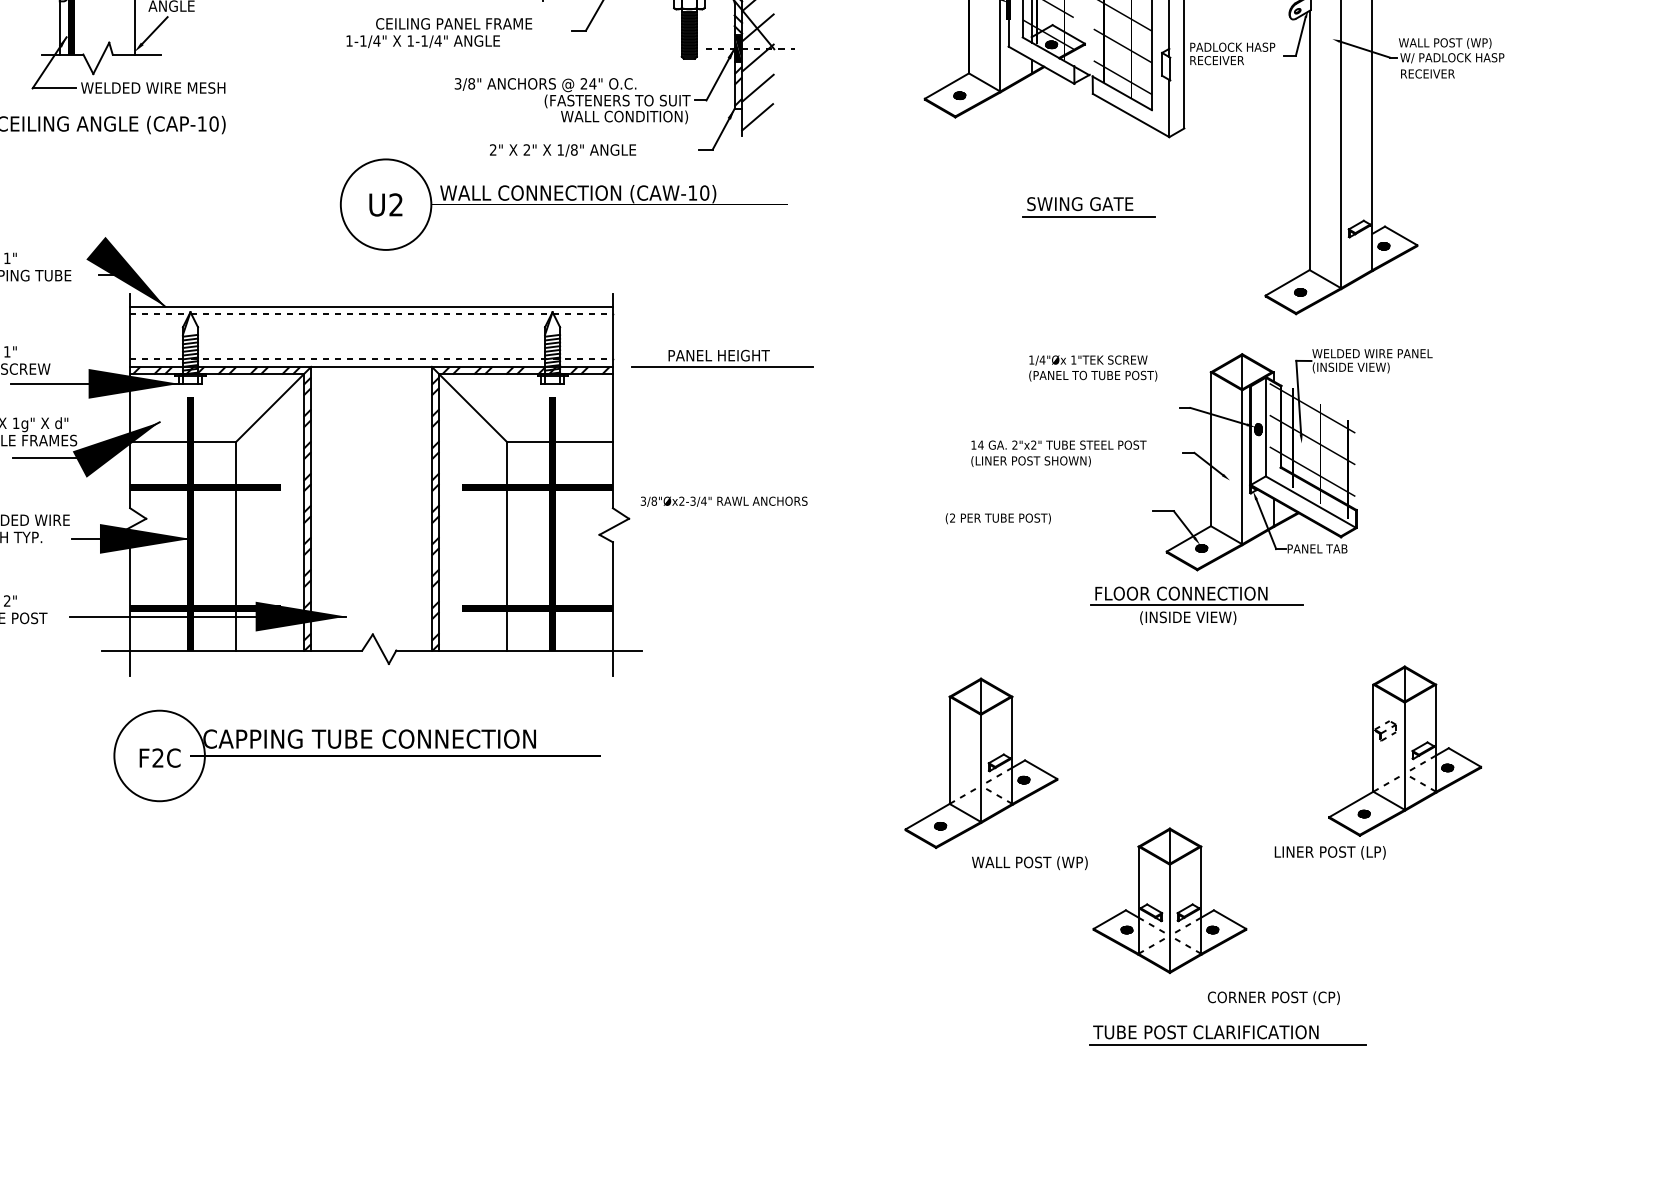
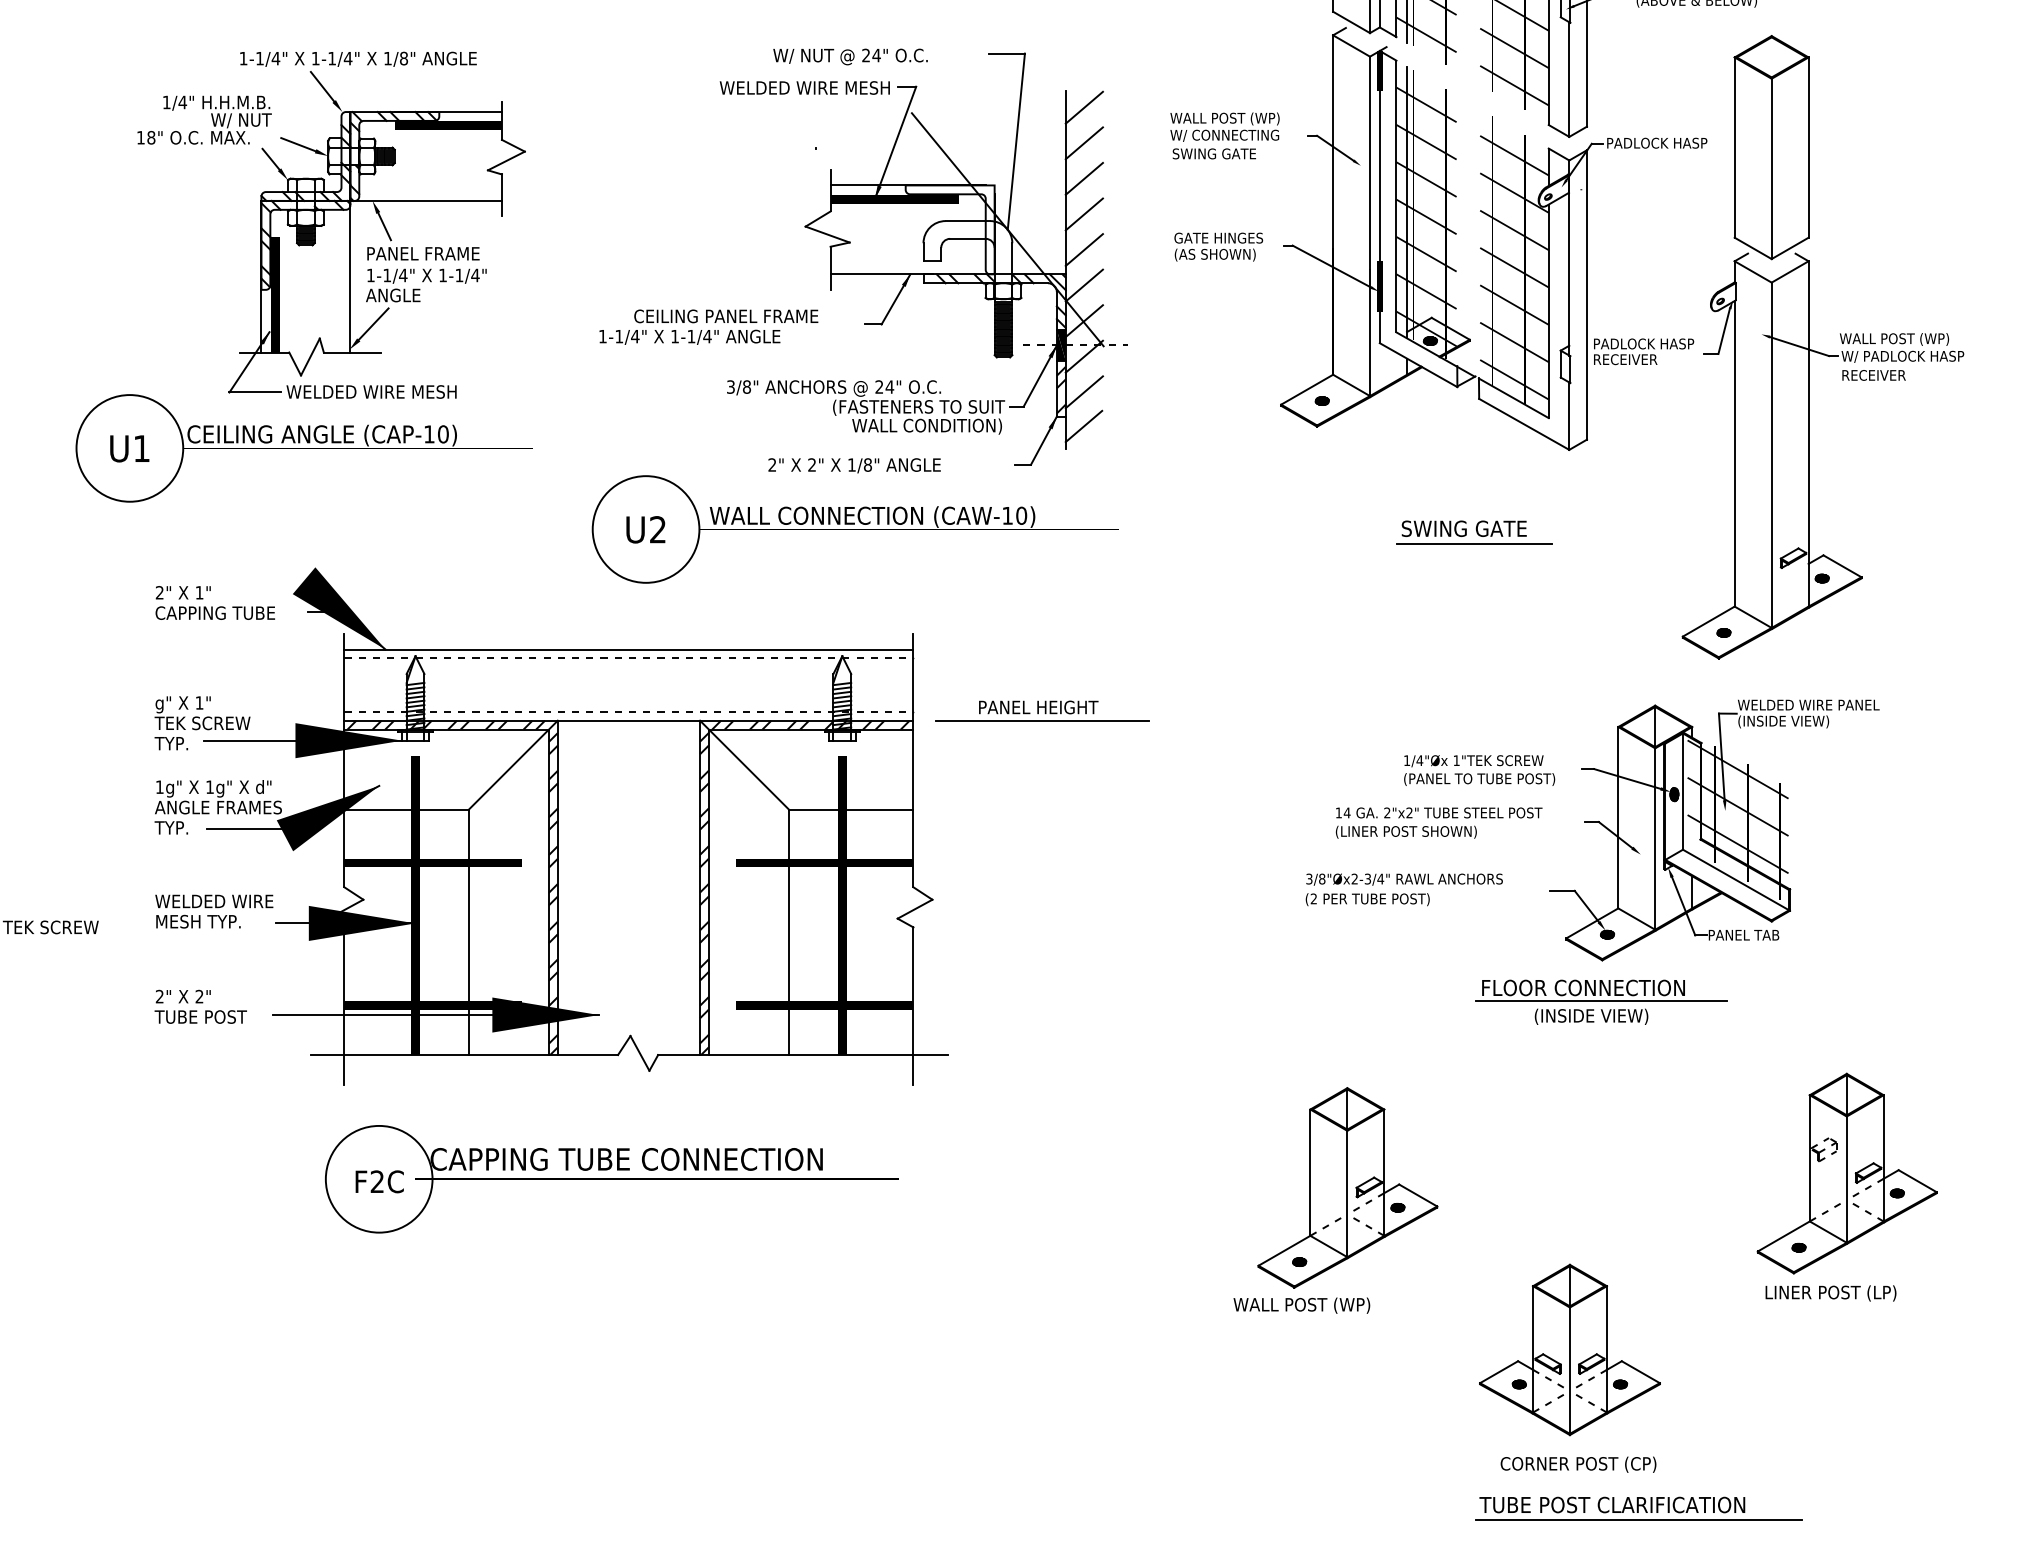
text: (1093, 368) -> (1479, 770), moved
text: (724, 501) -> (1404, 879), moved
text: (1329, 852) -> (1830, 1293), moved
text: (1029, 863) -> (1301, 1305), moved
text: (1273, 997) -> (1578, 1464), moved

